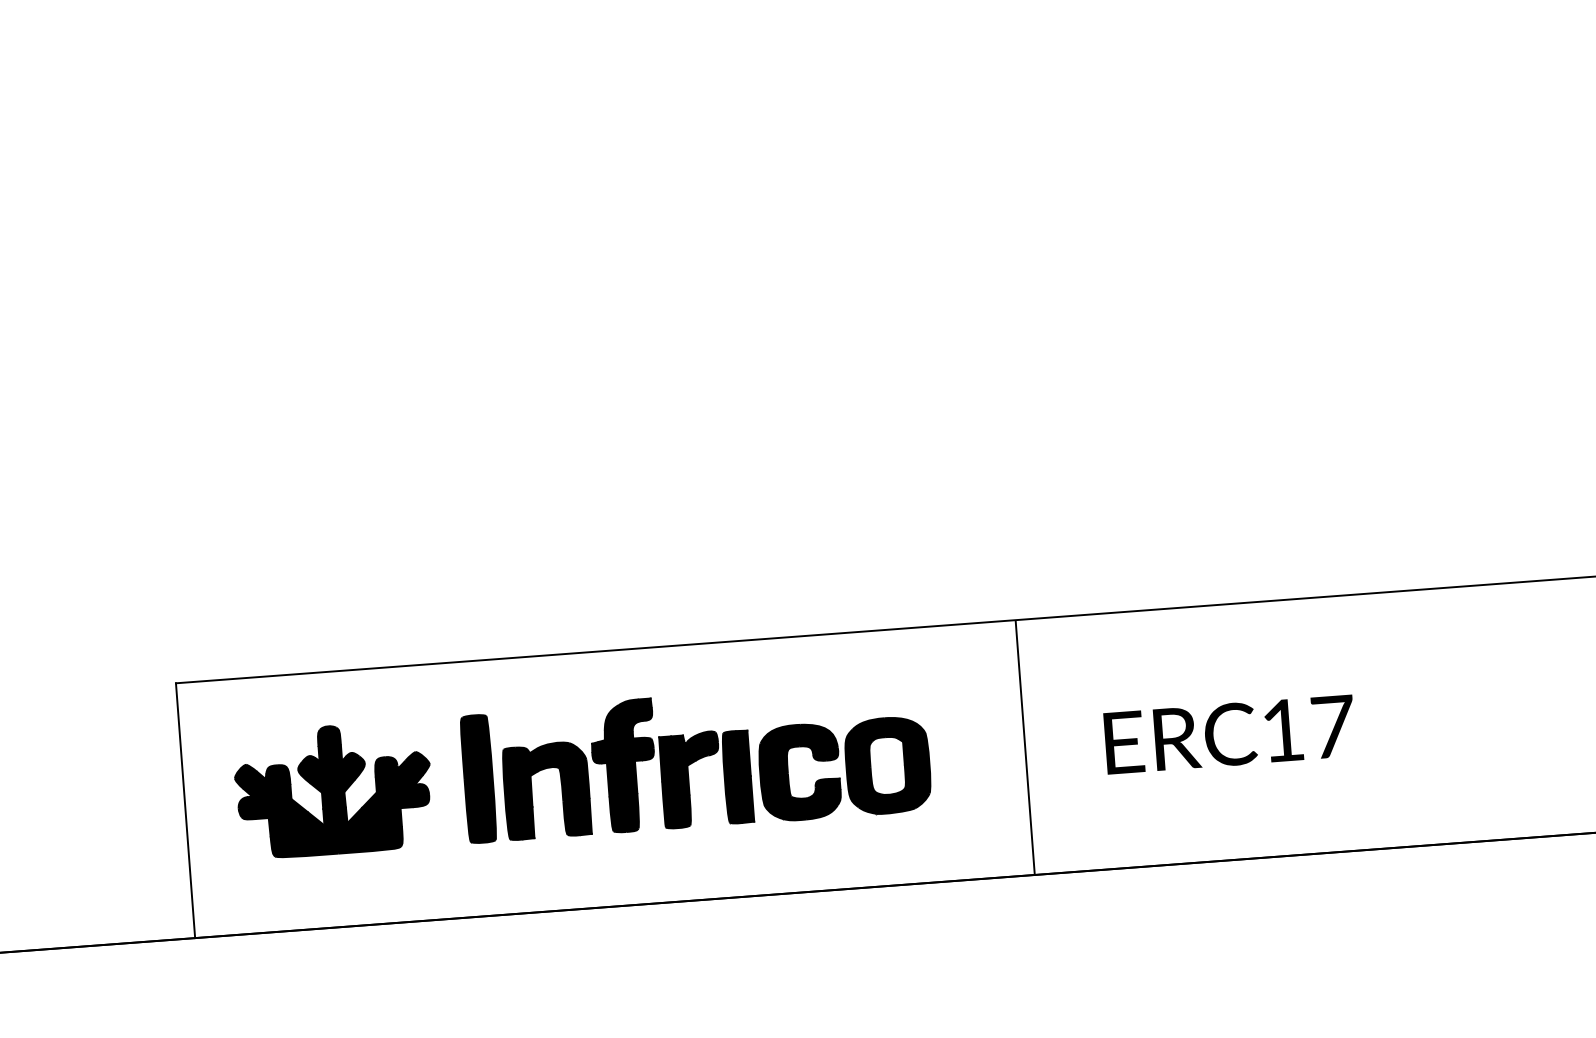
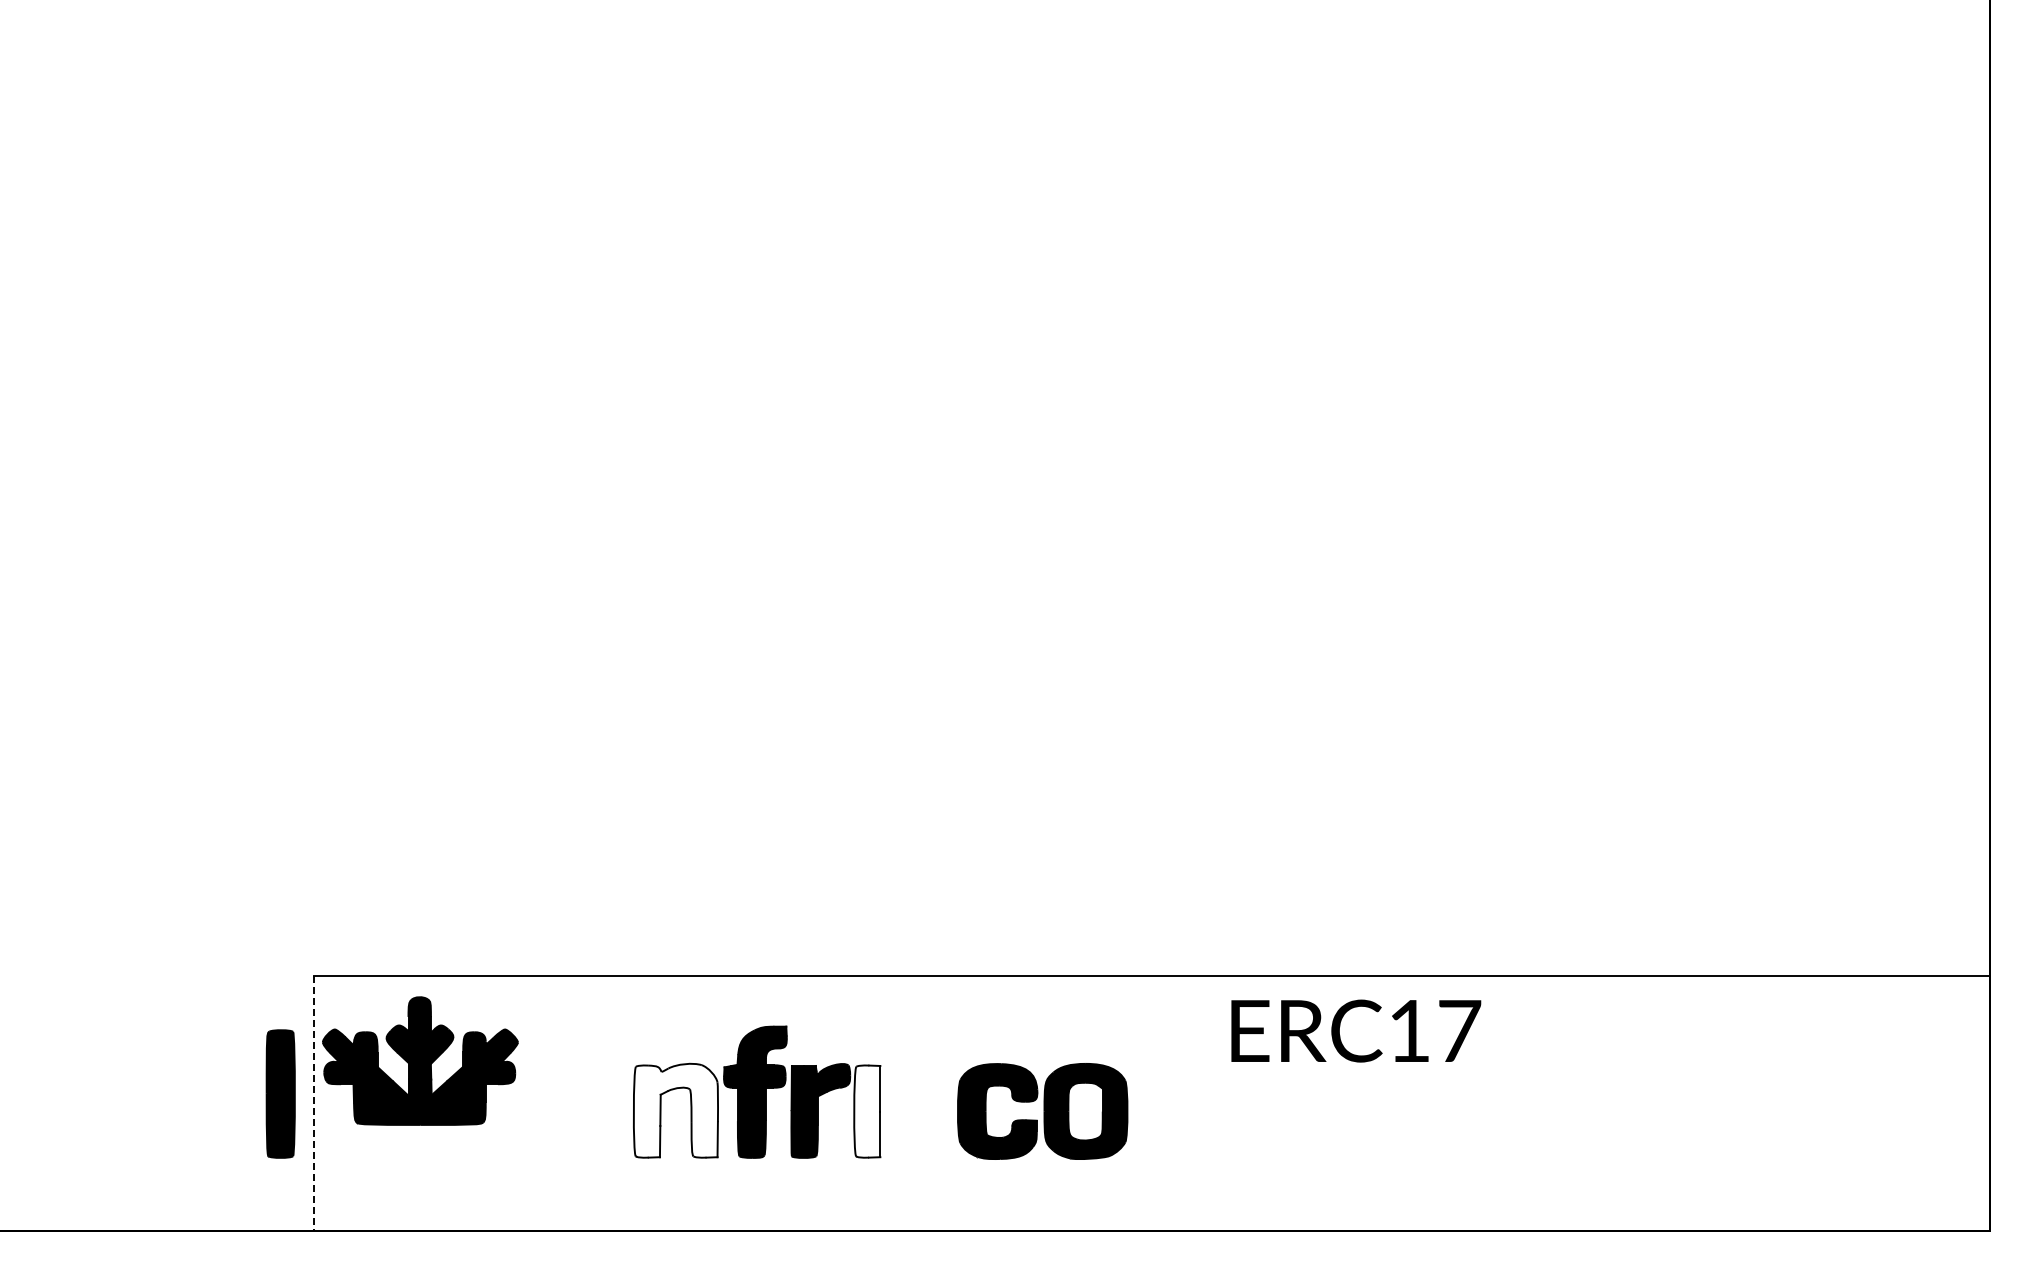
text: (1230, 734) -> (1356, 1030), moved
line: (1025, 747) -> (1156, 1103), removed
part: (844, 769) -> (1042, 1111), moved
fill: (737, 777) -> (867, 1111), removed
part: (478, 778) -> (280, 1093), moved
part: (333, 789) -> (420, 1060), moved
fill: (546, 790) -> (675, 1110), removed
line: (185, 810) -> (314, 1103), solid -> dashed

